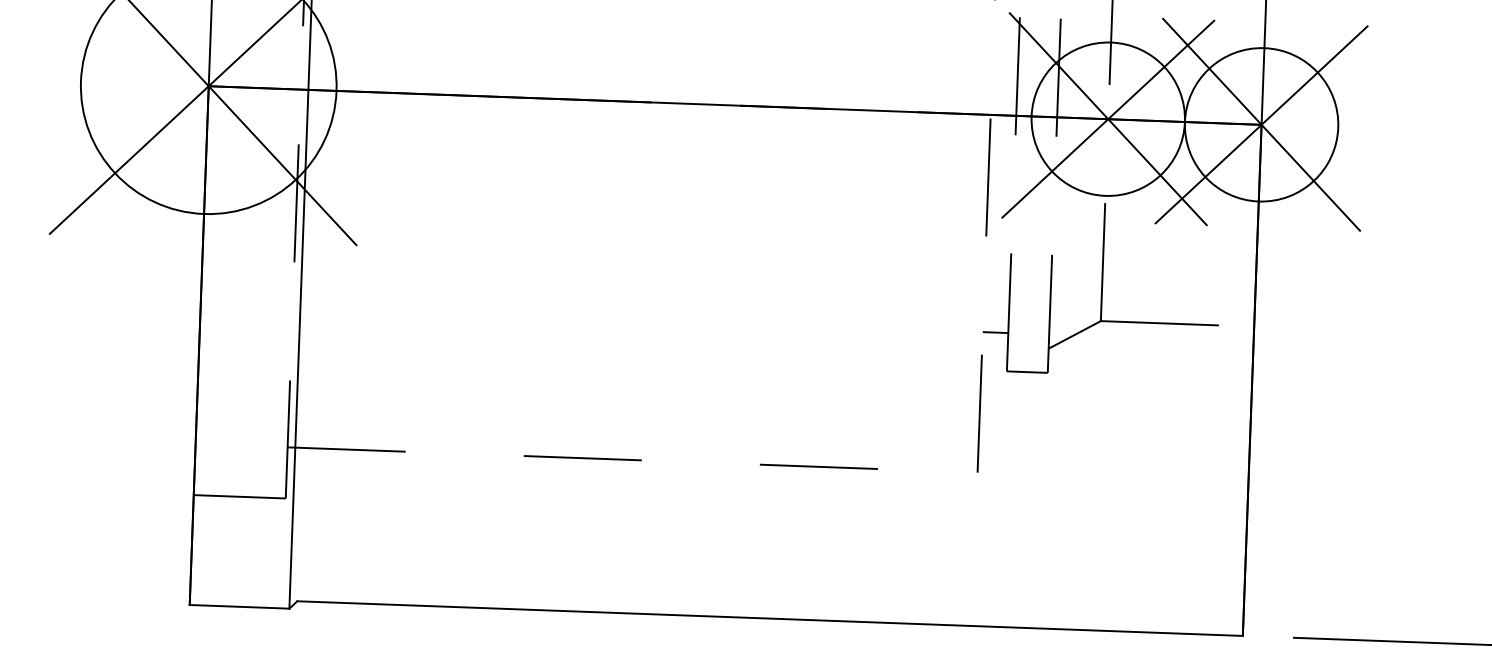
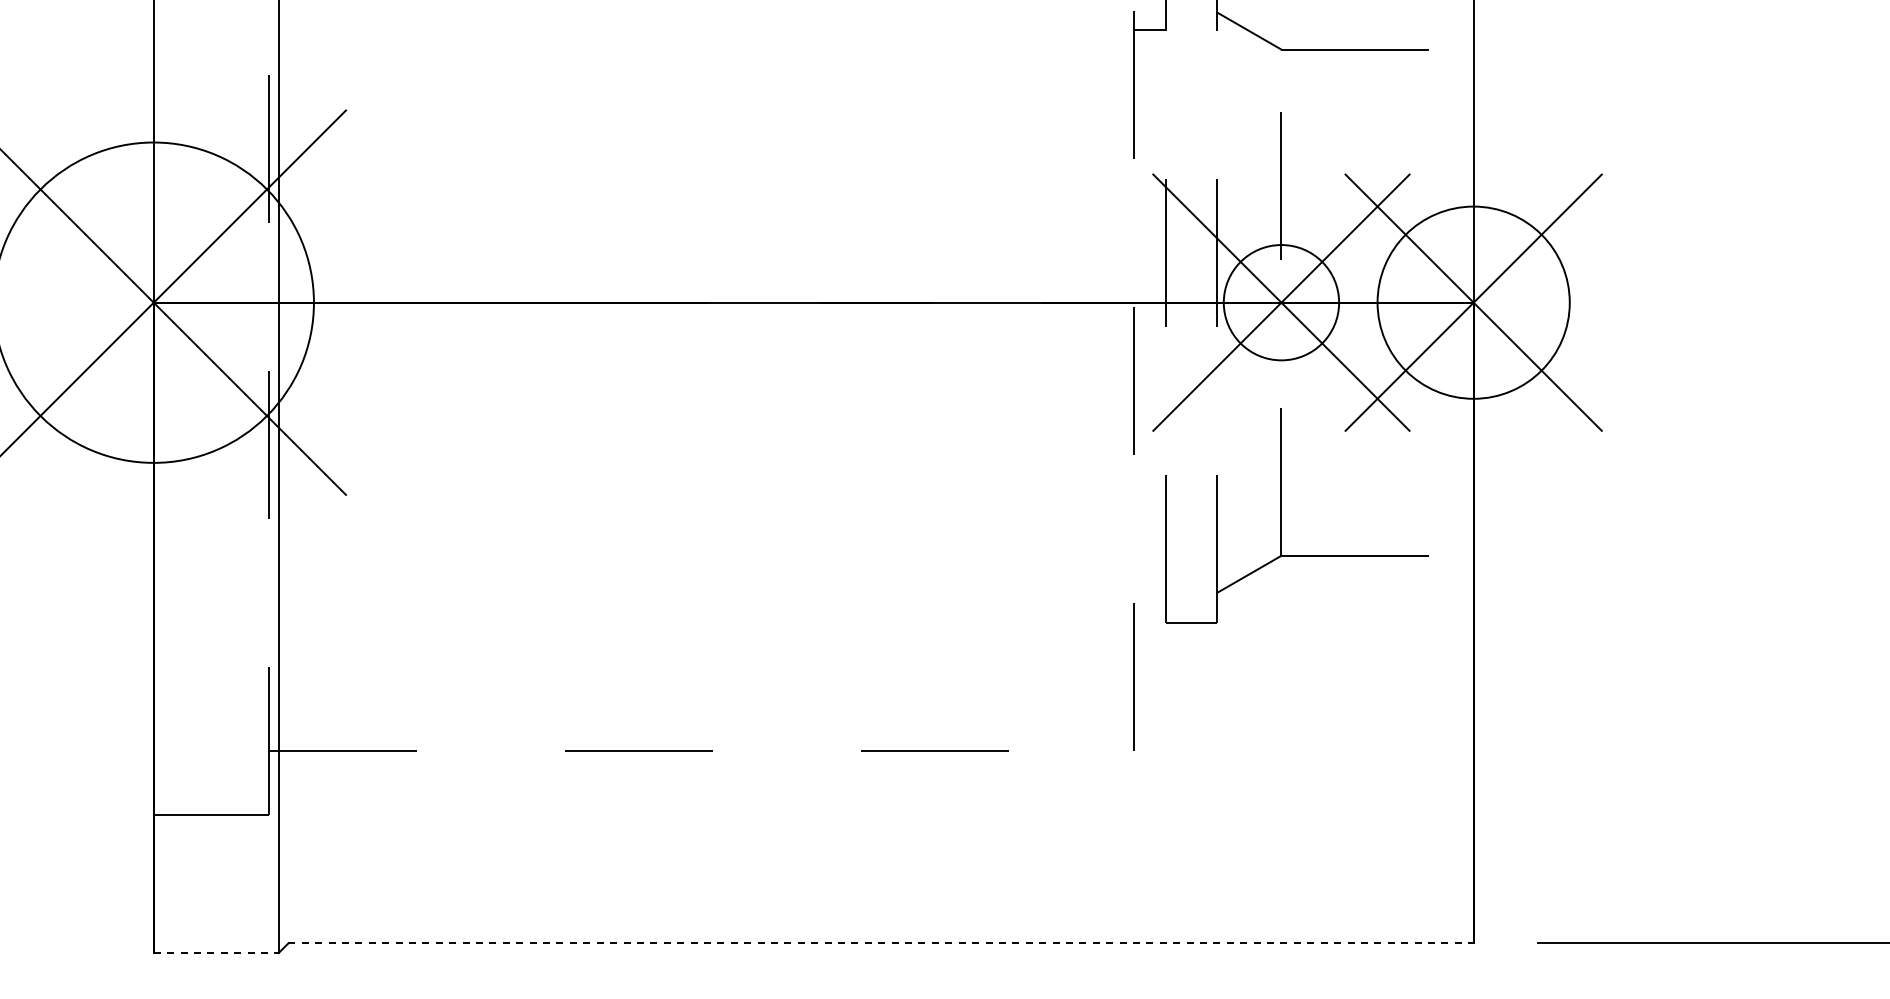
circle: (1108, 119) -> (1281, 302), size x0.6
line: (995, 332) -> (1150, 575), removed
line: (239, 607) -> (216, 953), solid -> dashed
line: (770, 618) -> (881, 943), solid -> dashed

